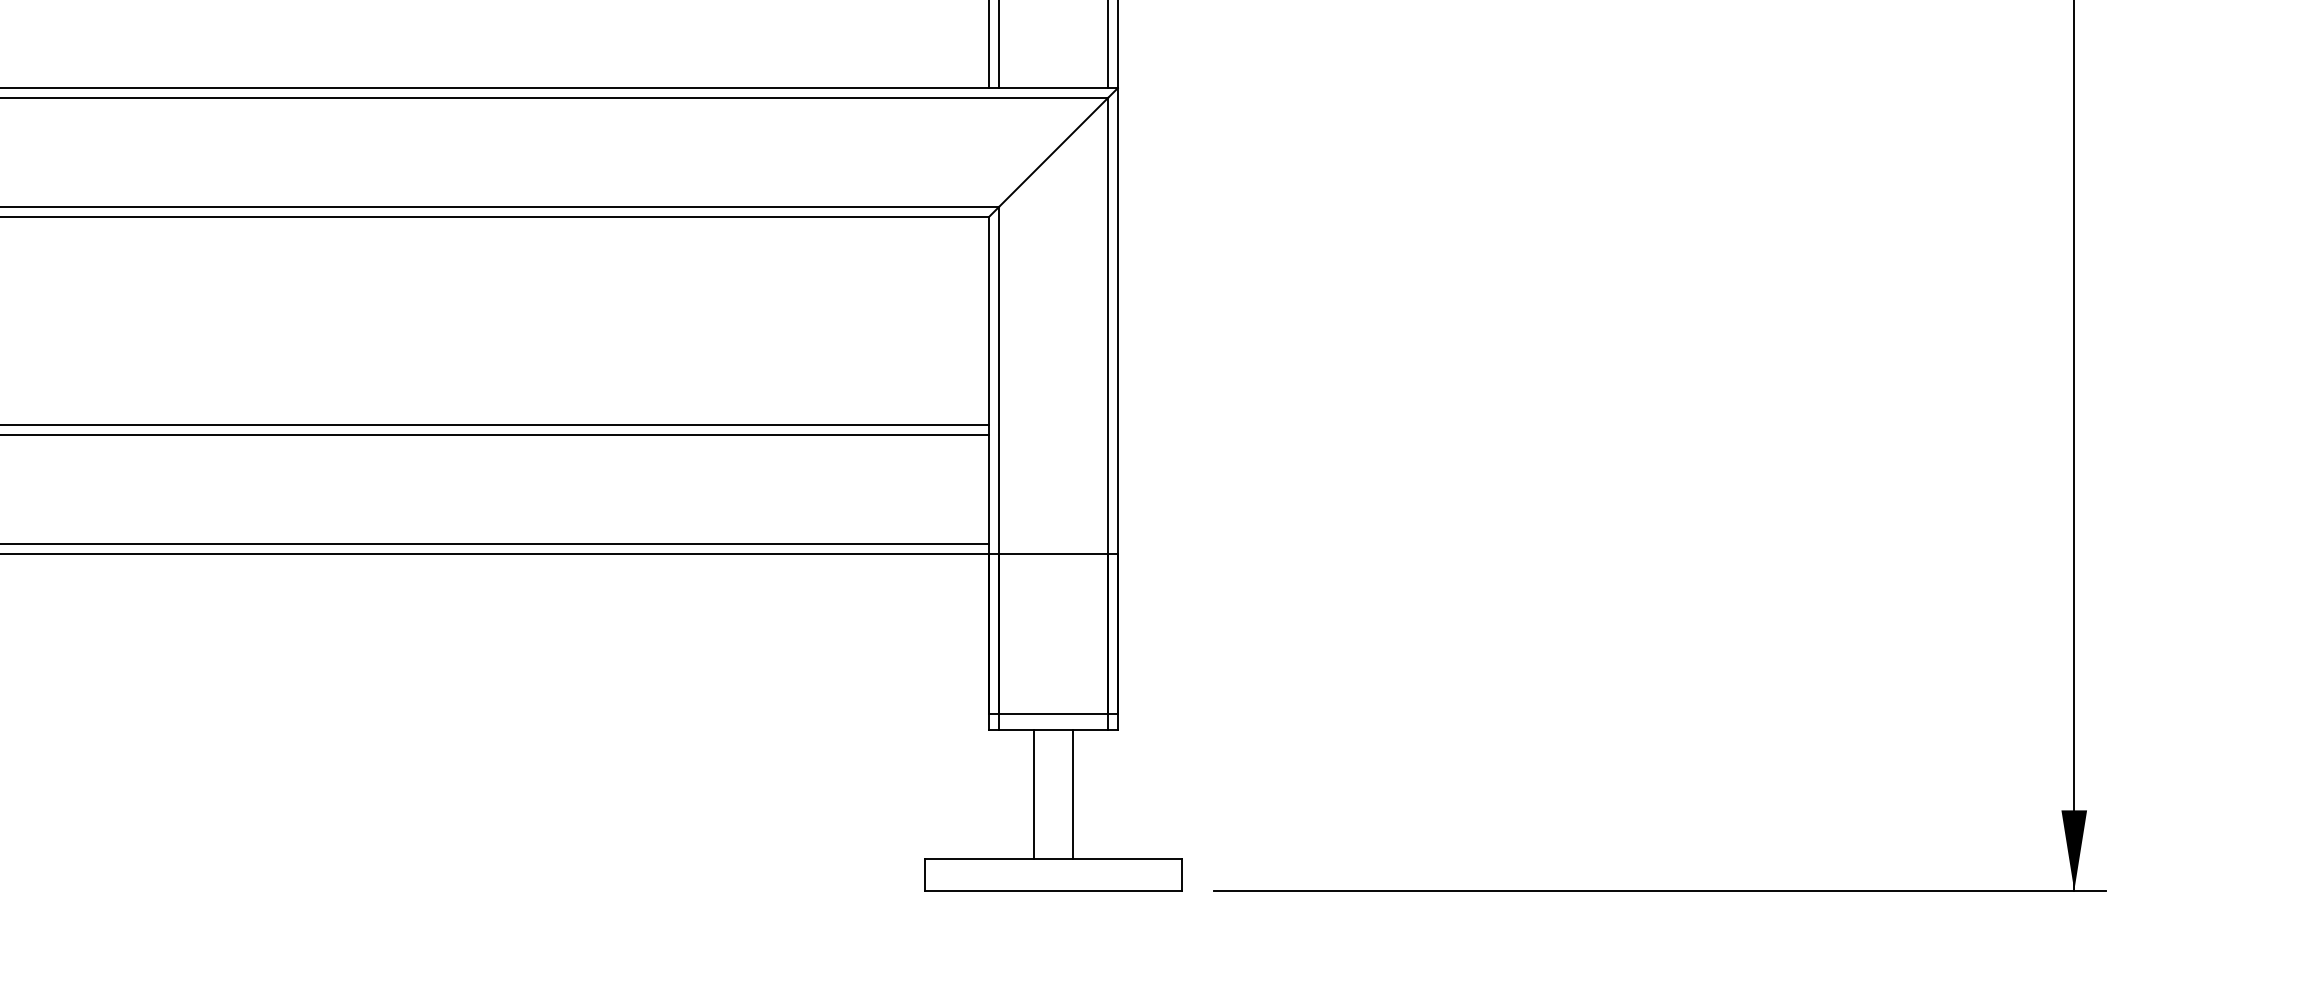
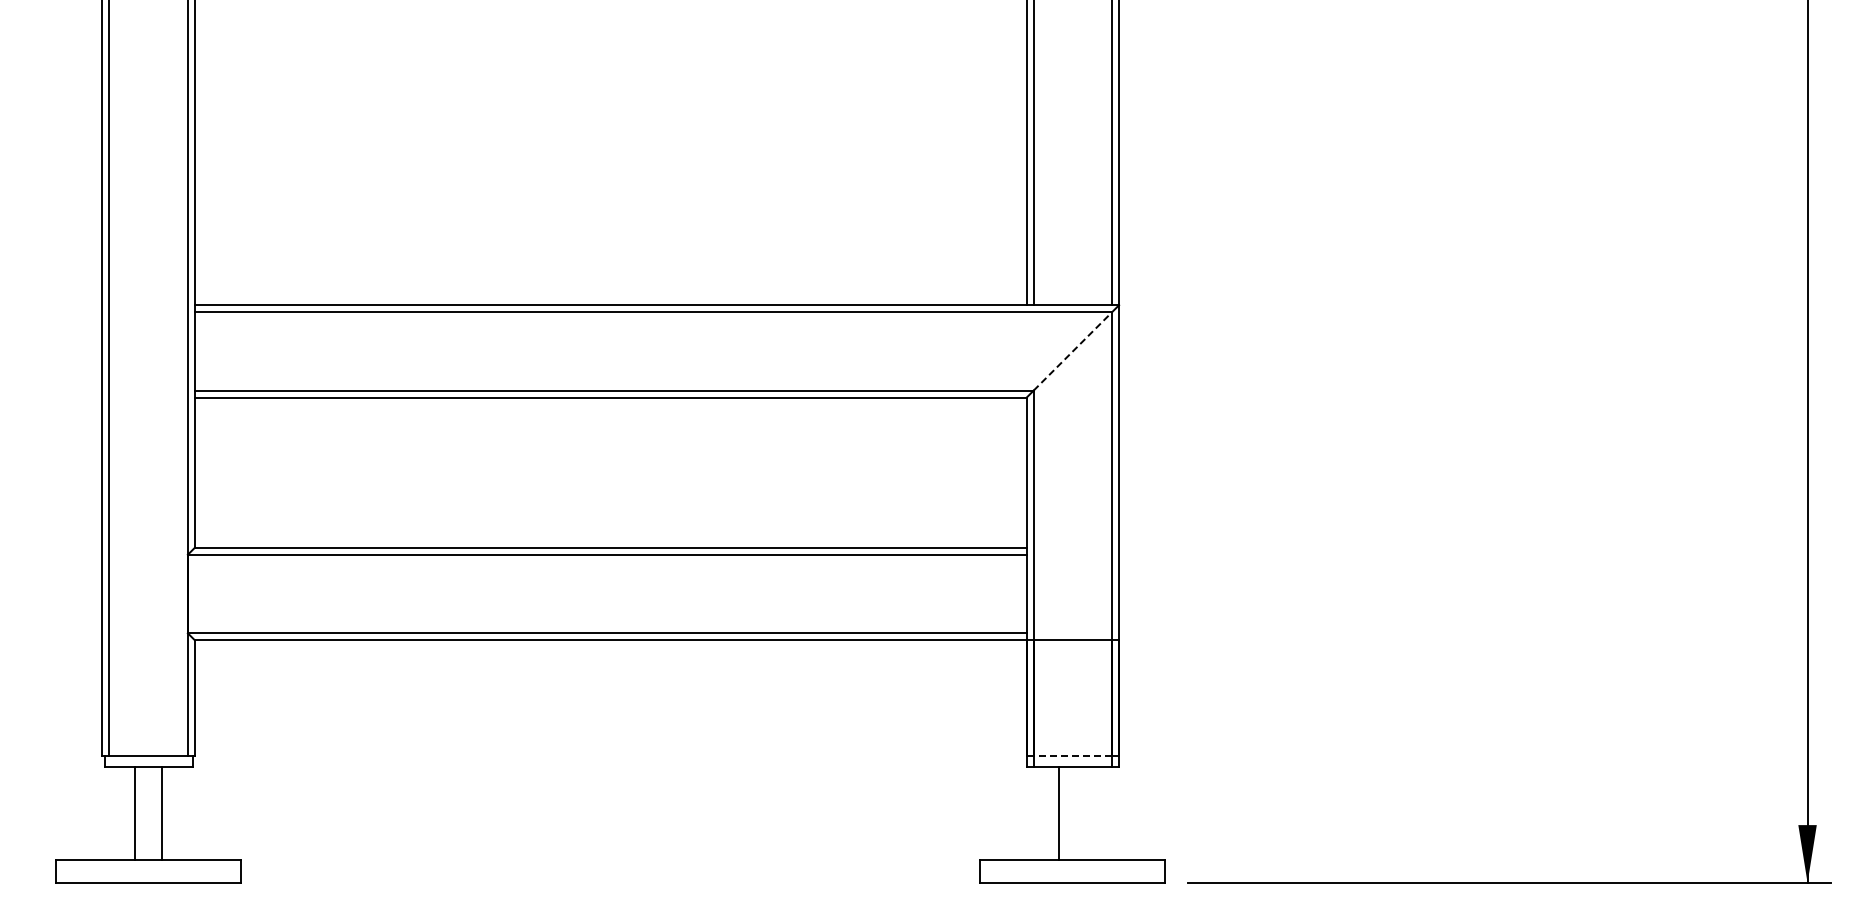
line: (1053, 152) -> (1072, 351), solid -> dashed
line: (1053, 713) -> (1072, 755), solid -> dashed
line: (1072, 794) -> (1086, 813), removed

